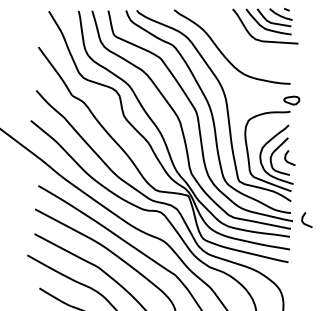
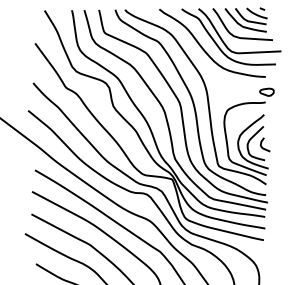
part: (244, 44) -> (223, 40), added
curve: (303, 219) -> (277, 201), removed

